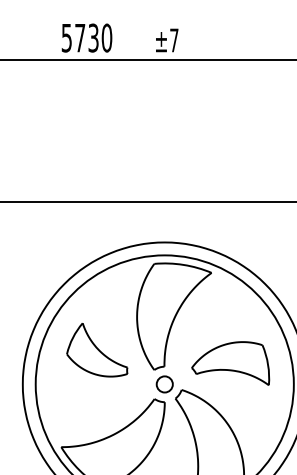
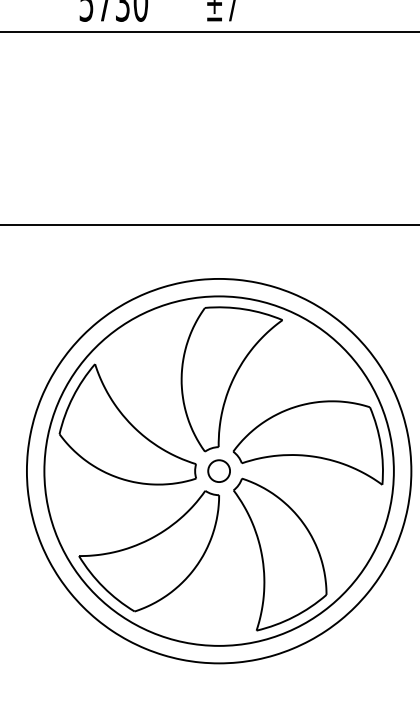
part: (97, 349) -> (127, 424), size x1.67
part: (230, 363) -> (307, 442), size x1.43

